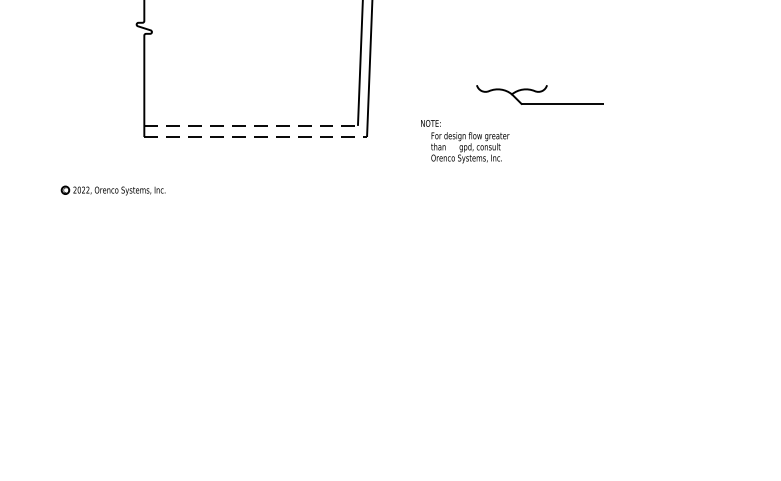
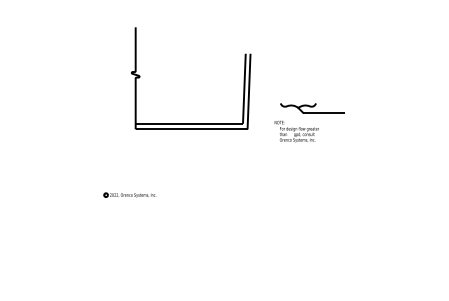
part: (540, 95) -> (312, 108), moved
line: (251, 125) -> (189, 123), dashed -> solid
line: (255, 137) -> (191, 129), dashed -> solid
part: (112, 188) -> (129, 194), moved

